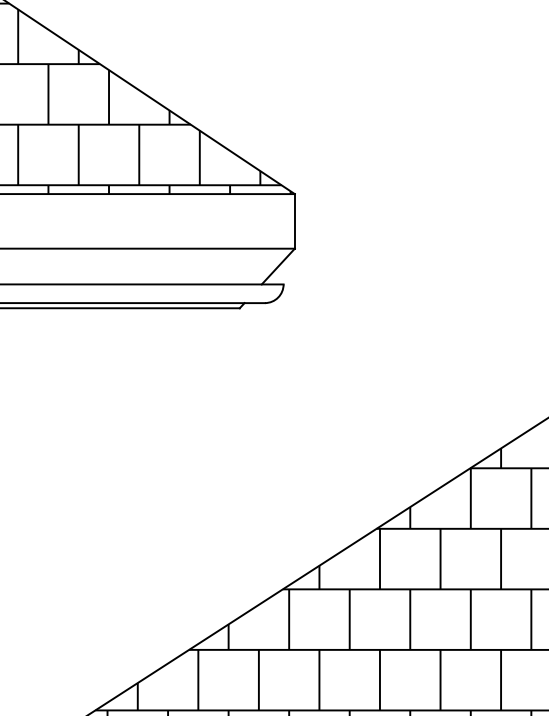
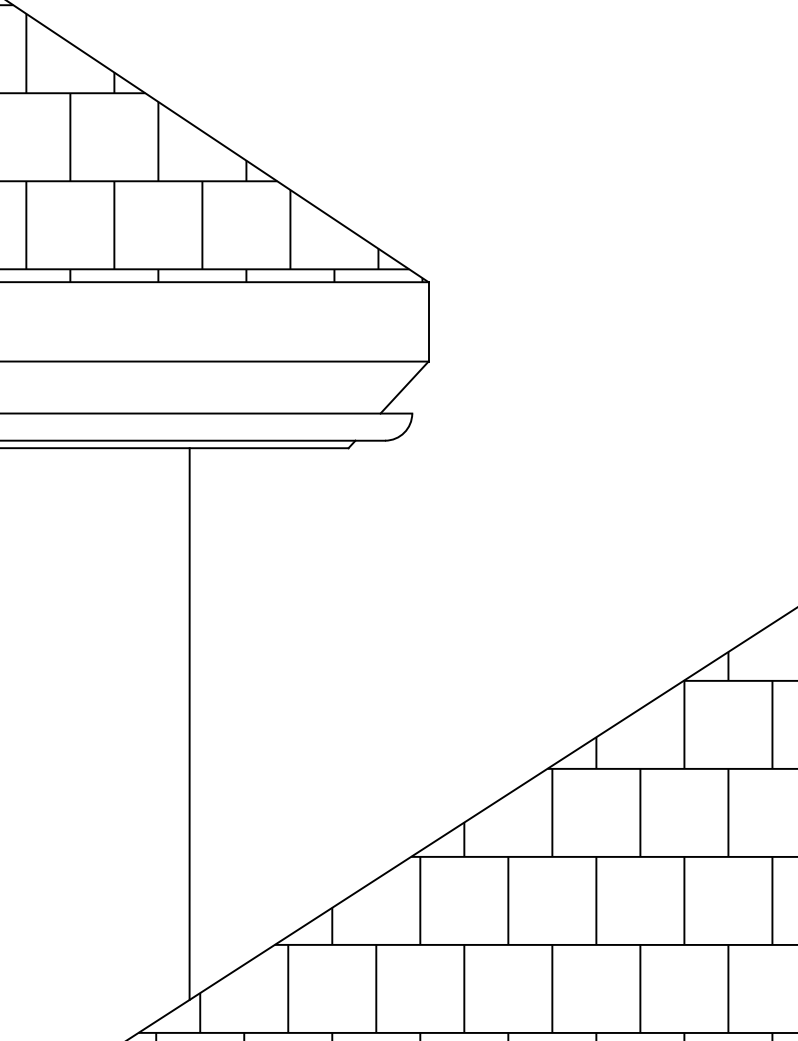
line: (130, 497) -> (189, 723), added

